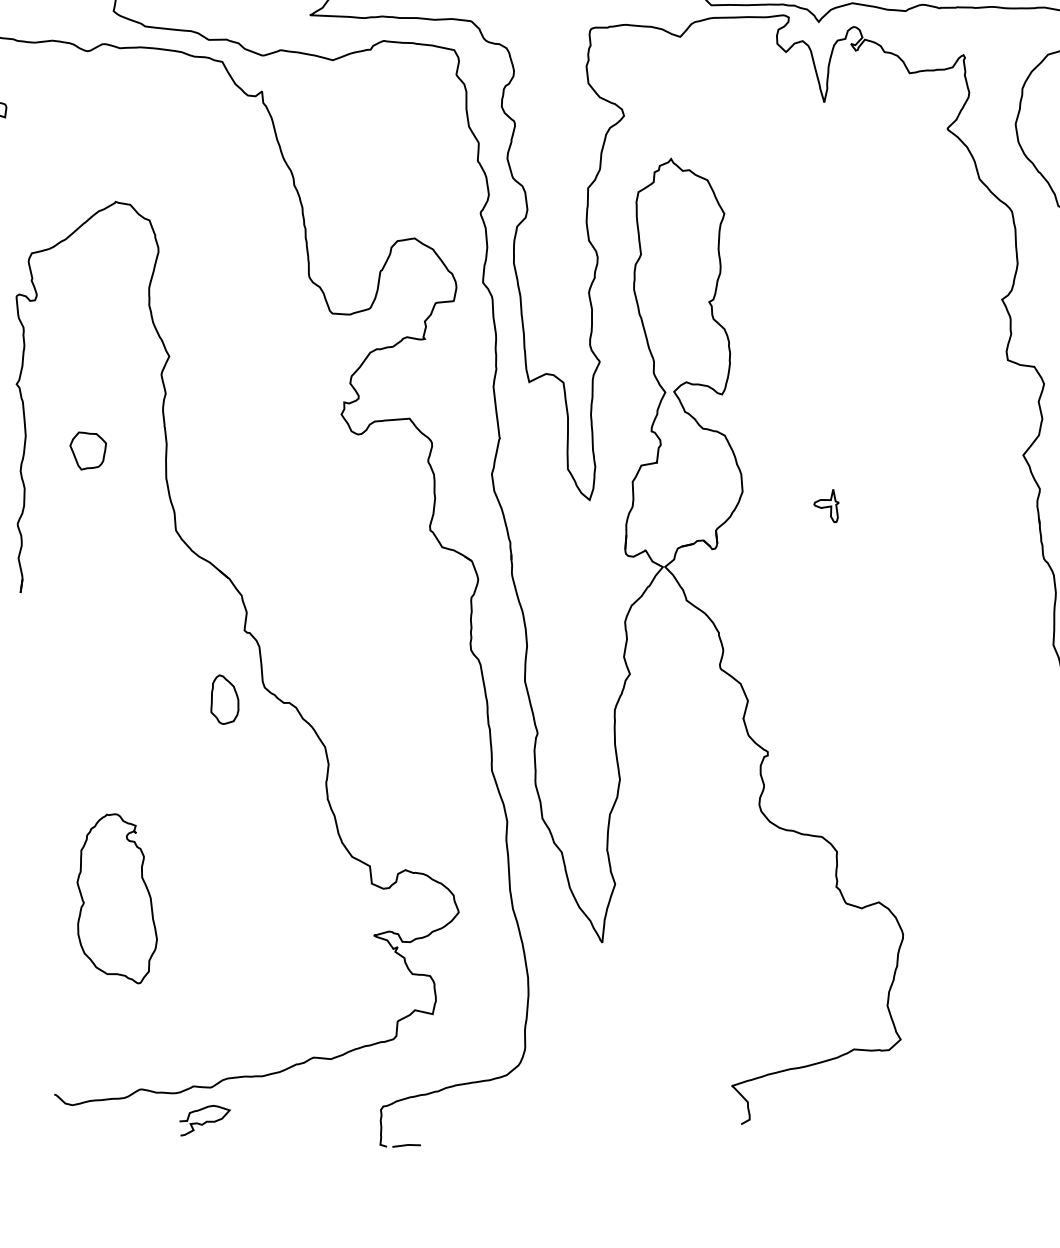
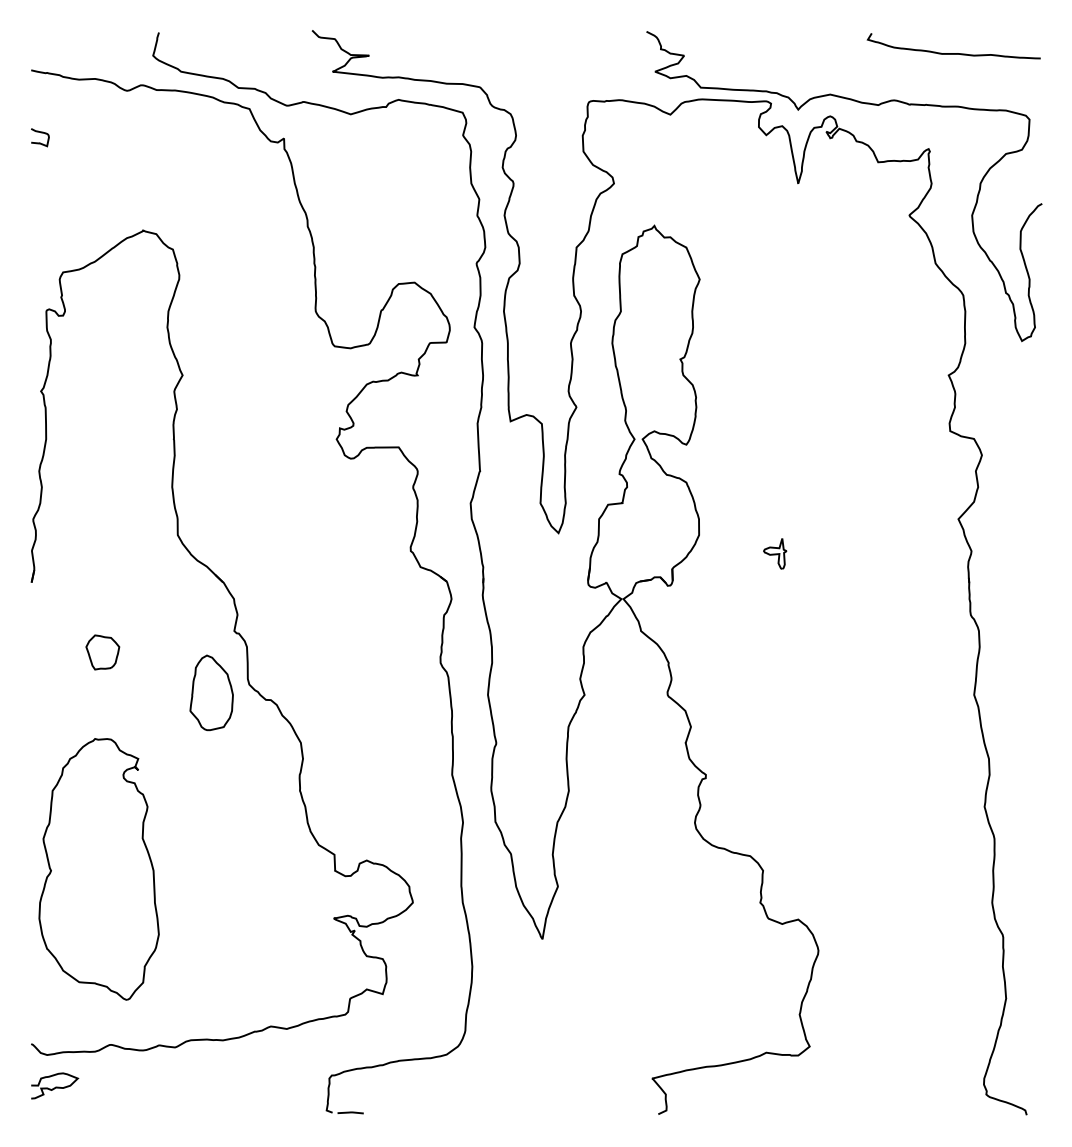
part: (88, 450) -> (102, 652), moved
part: (224, 698) -> (211, 692), size x1.67
part: (114, 899) -> (98, 869), size x1.67
curve: (206, 1120) -> (55, 1086), moved

